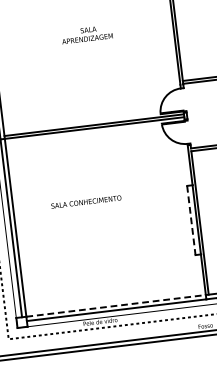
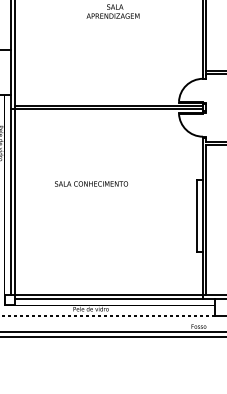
line: (191, 220) -> (197, 216), dashed -> solid
line: (116, 305) -> (109, 294), dashed -> solid

